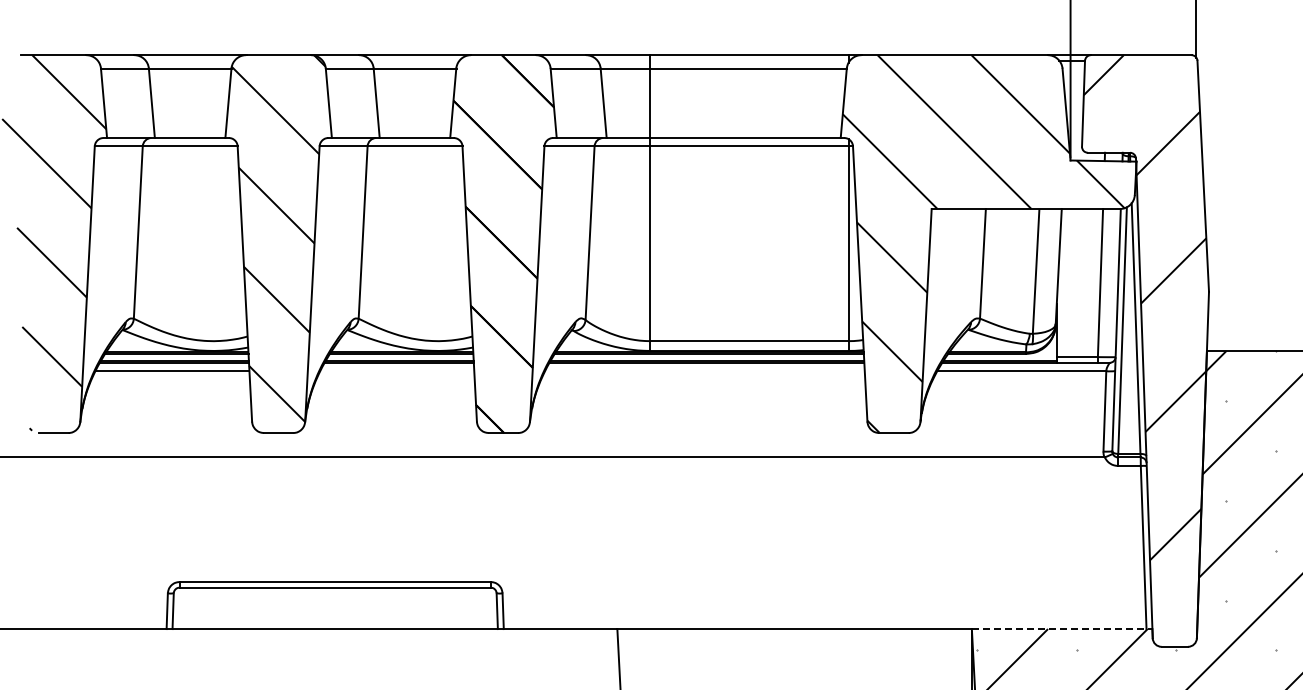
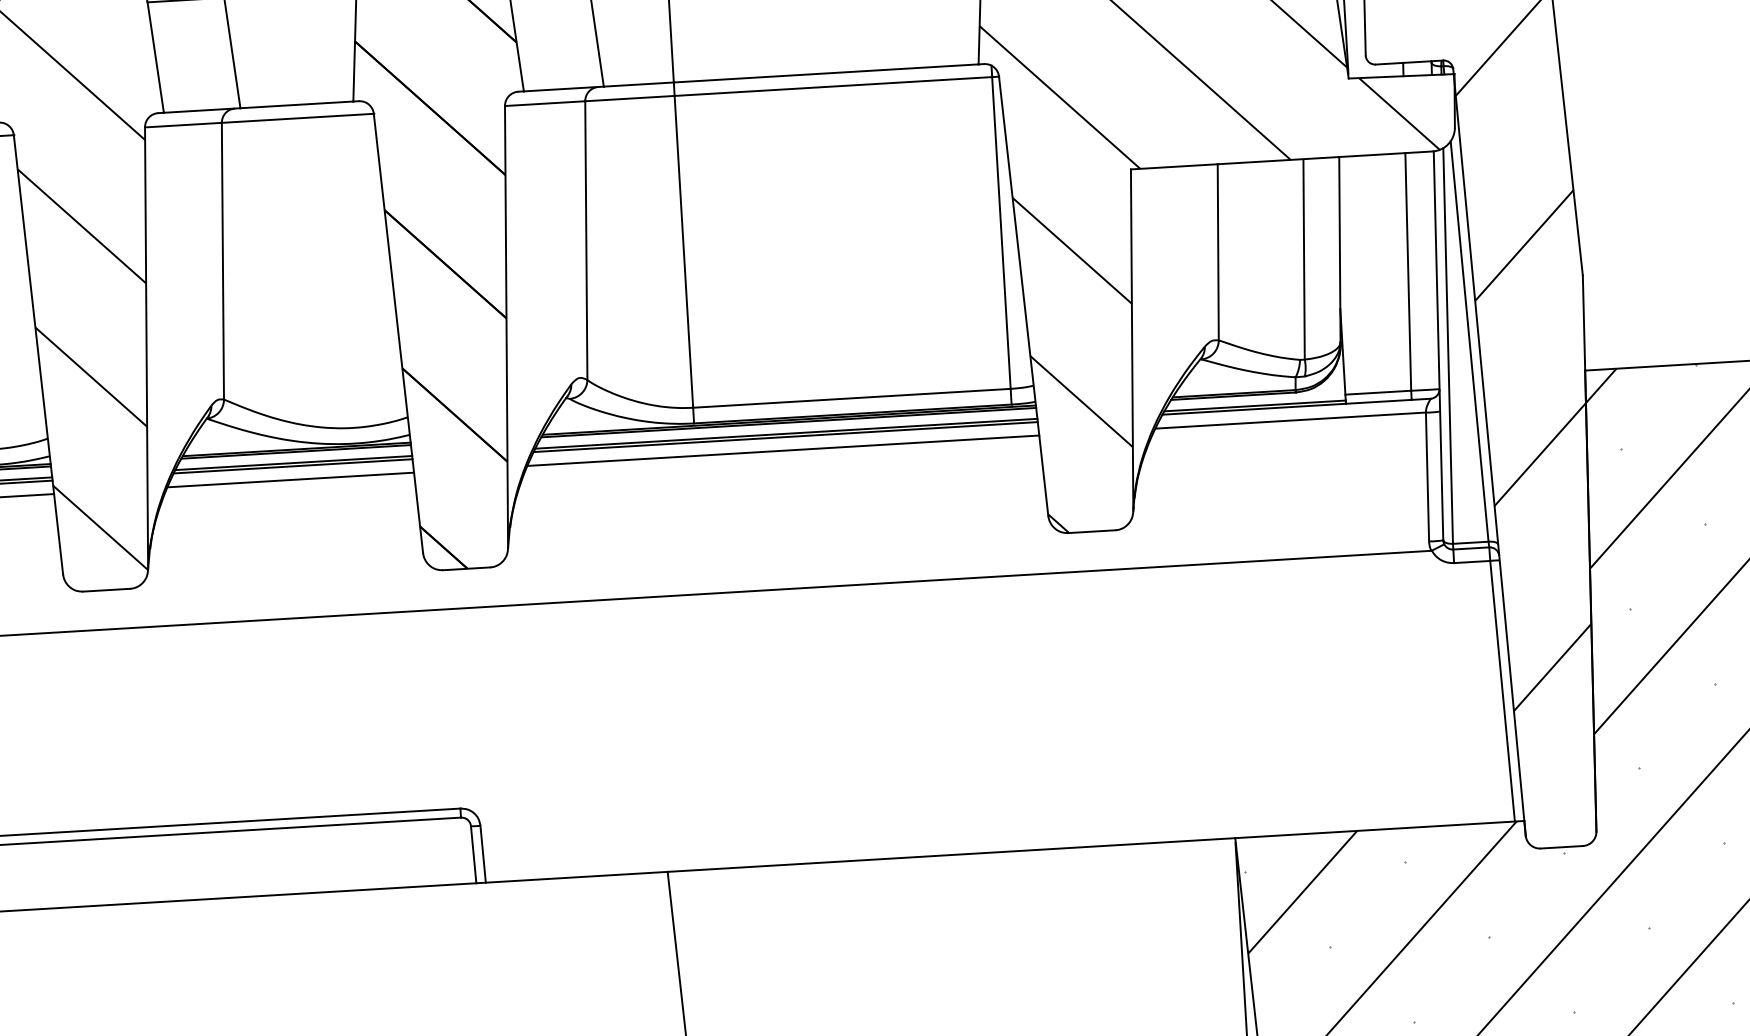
line: (397, 371) -> (291, 480), added
line: (704, 371) -> (782, 451), added
line: (1062, 629) -> (1380, 830), dashed -> solid

